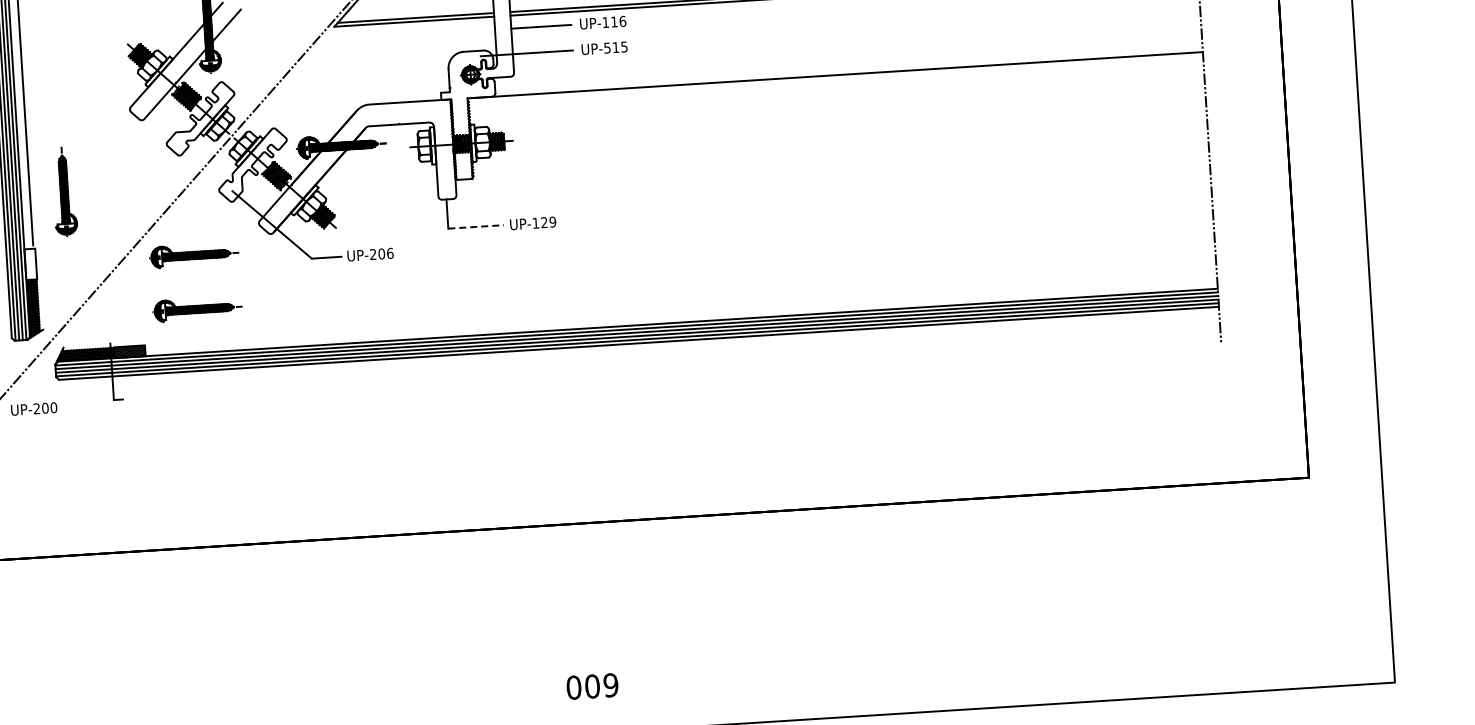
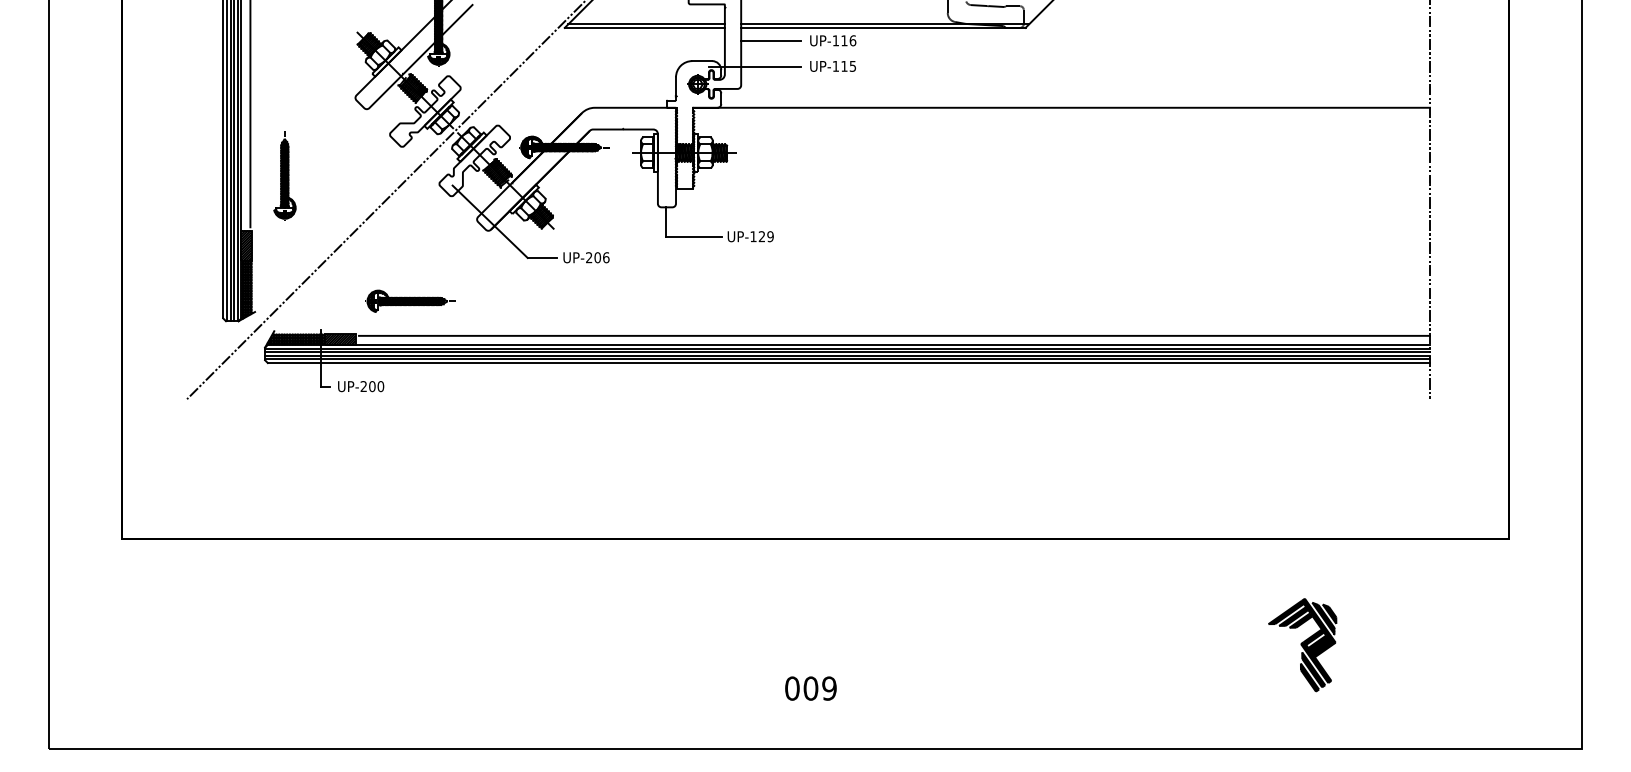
text: (607, 48) -> (835, 66), UP-515 -> UP-115
line: (475, 226) -> (693, 236), dashed -> solid
part: (194, 254) -> (410, 246), removed
hatch: (30, 263) -> (246, 245), added
line: (682, 312) -> (894, 335), added
text: (34, 408) -> (361, 386), moved
part: (1109, 596) -> (1302, 645), added
text: (592, 686) -> (810, 688), moved

